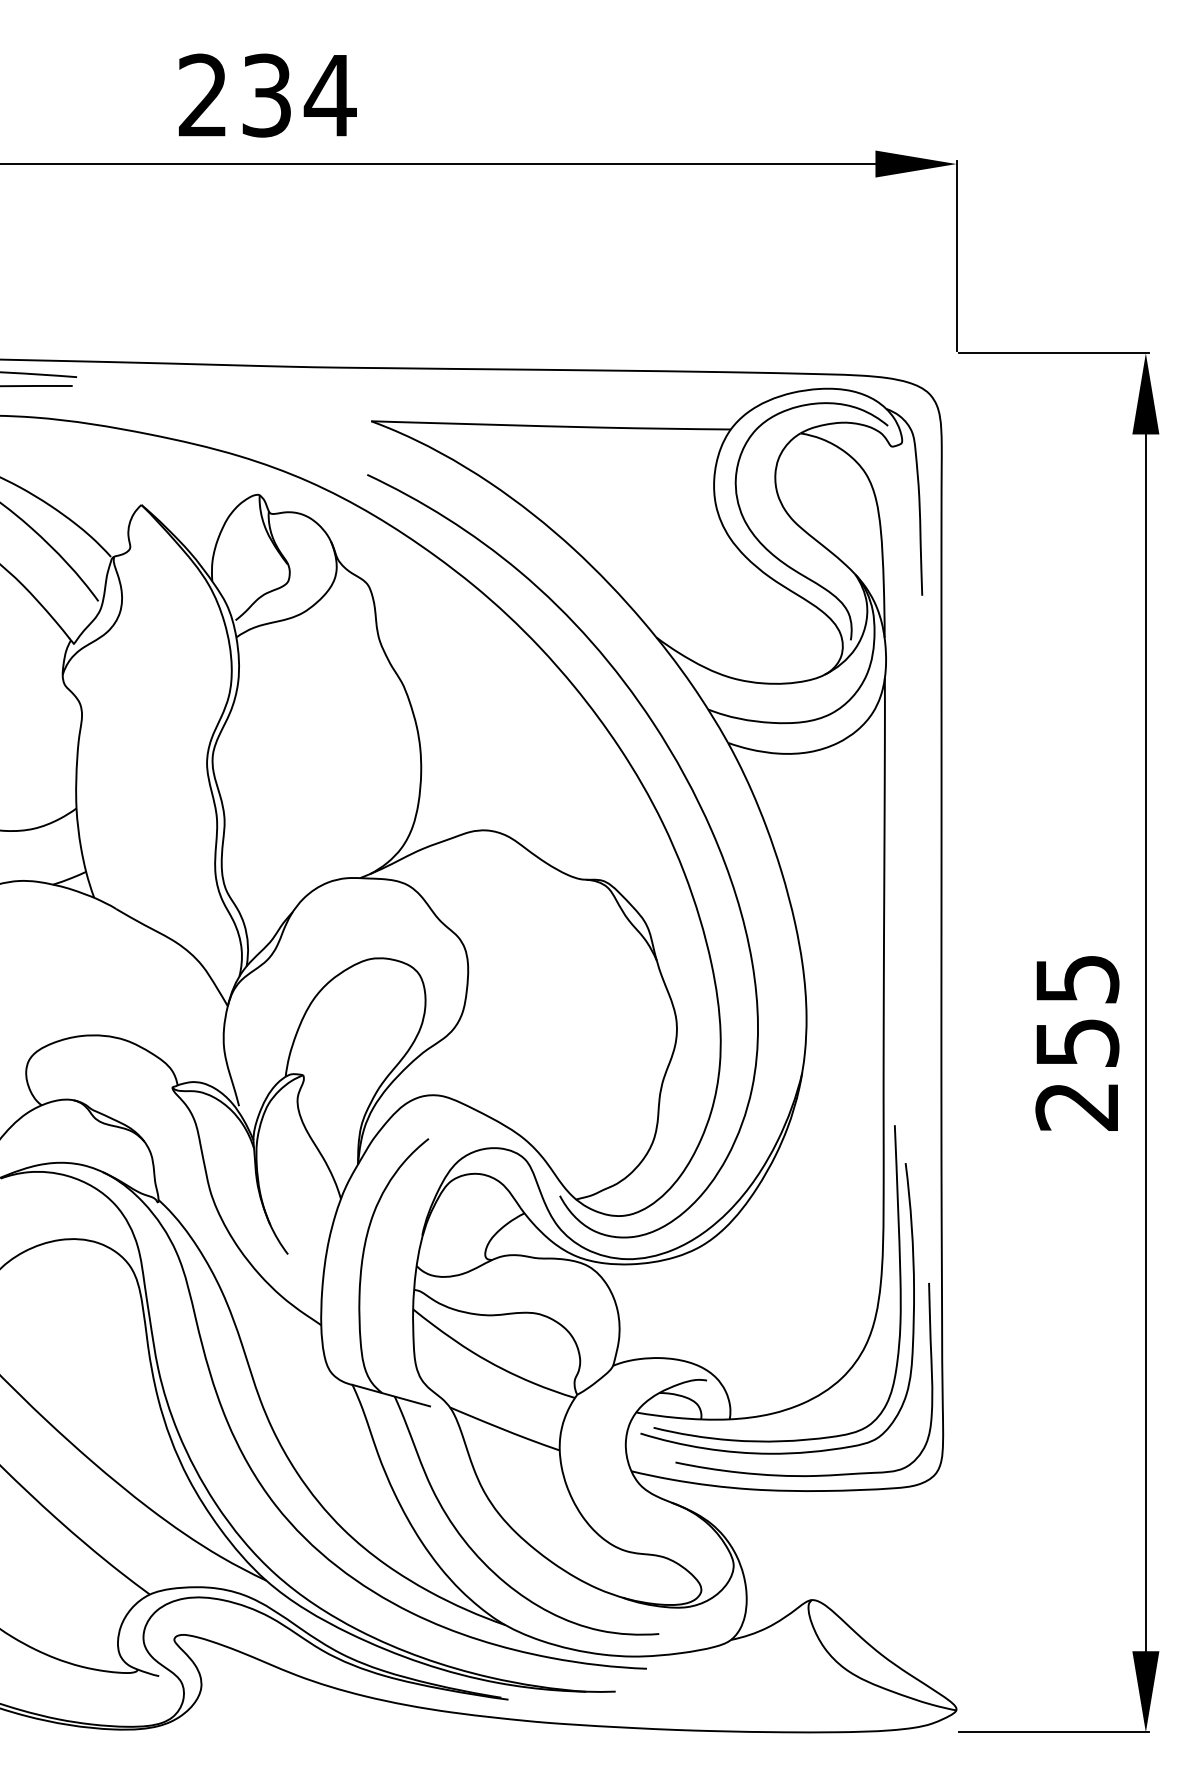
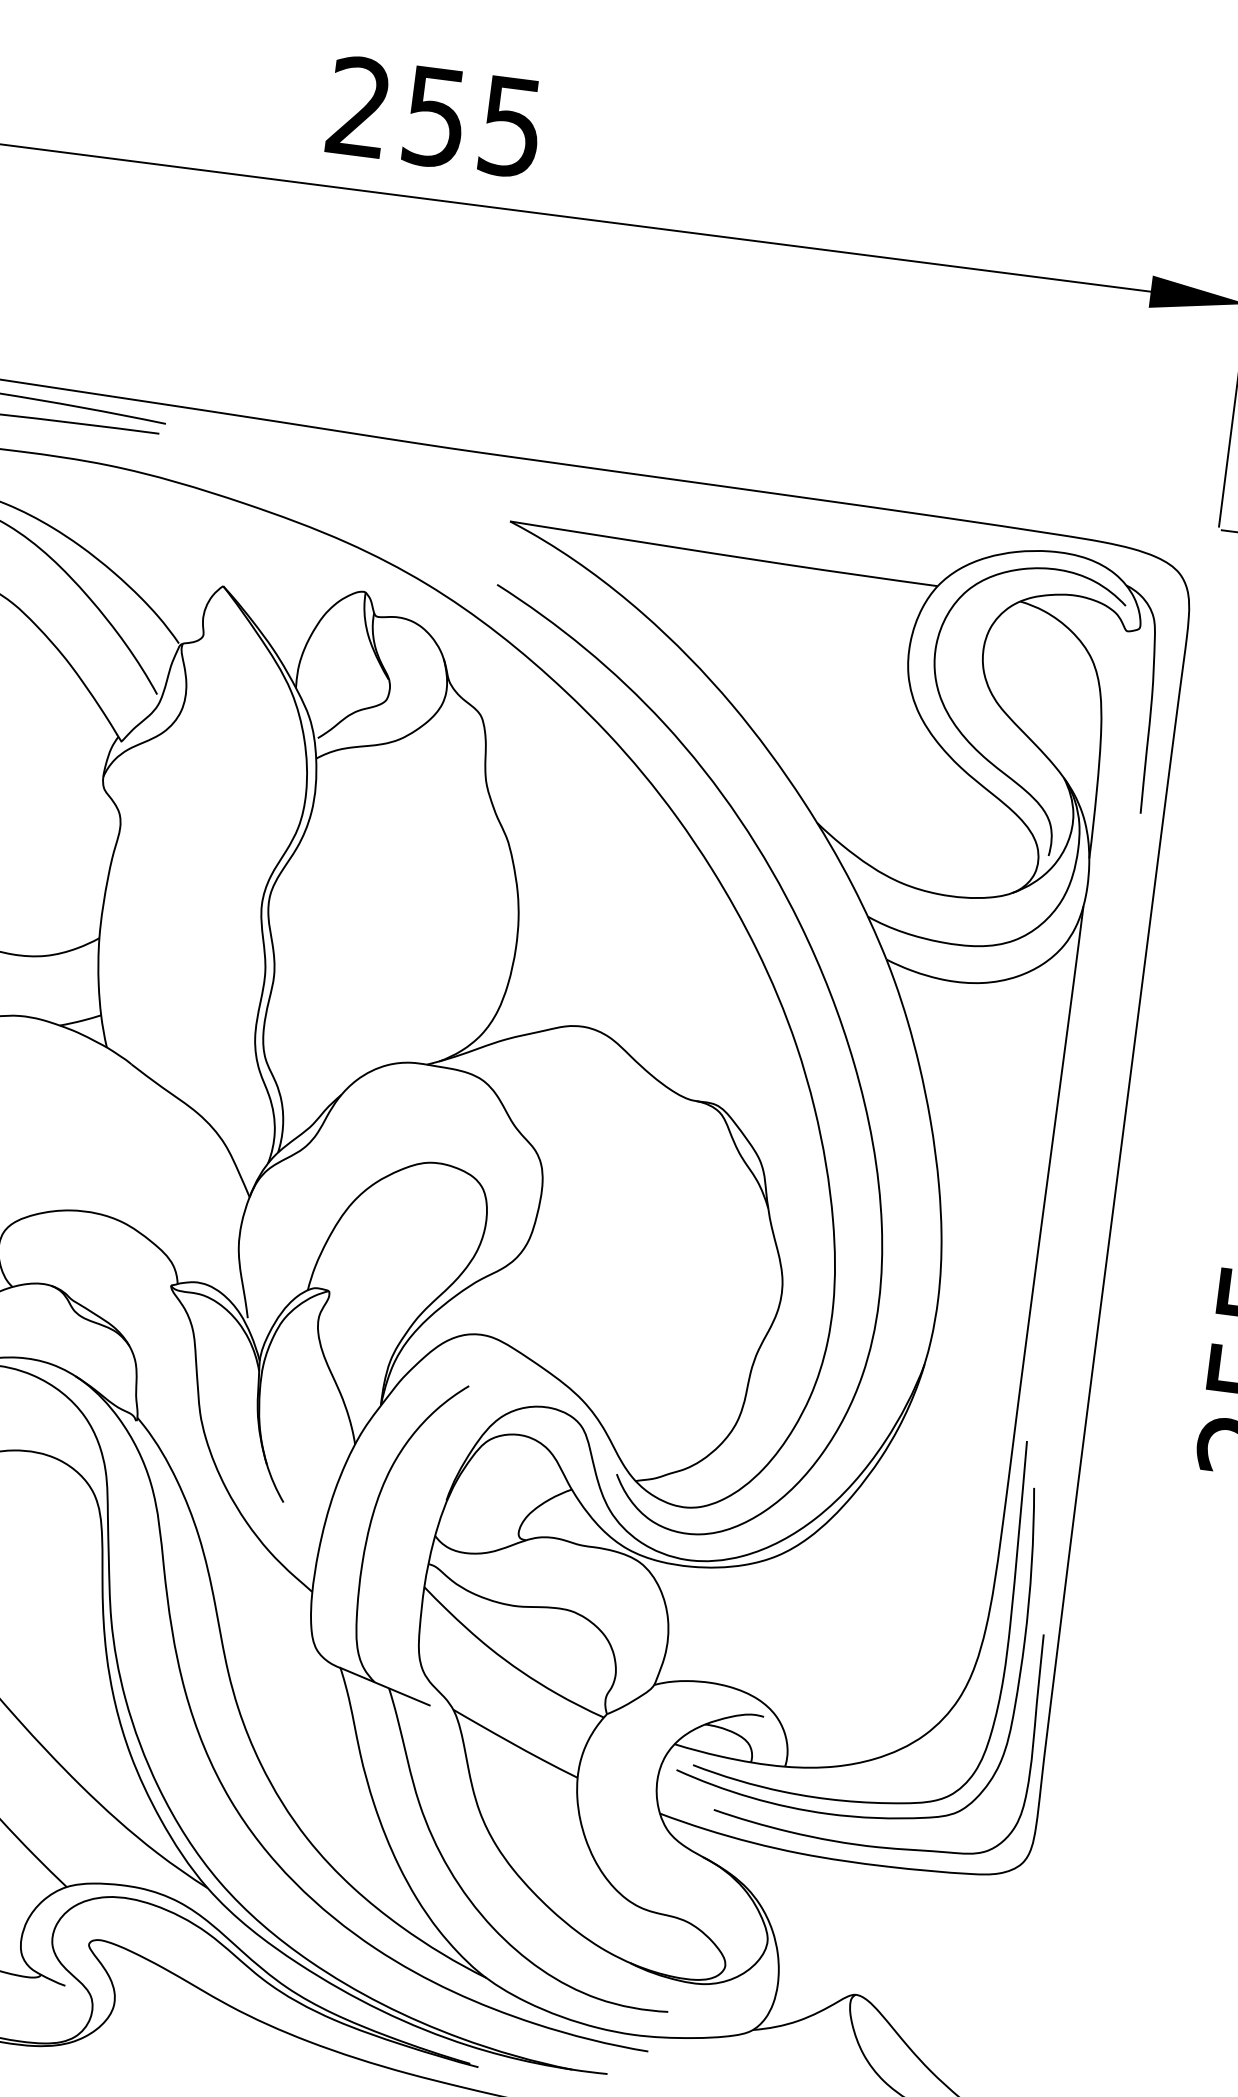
text: (299, 95) -> (474, 121), 234 -> 255

